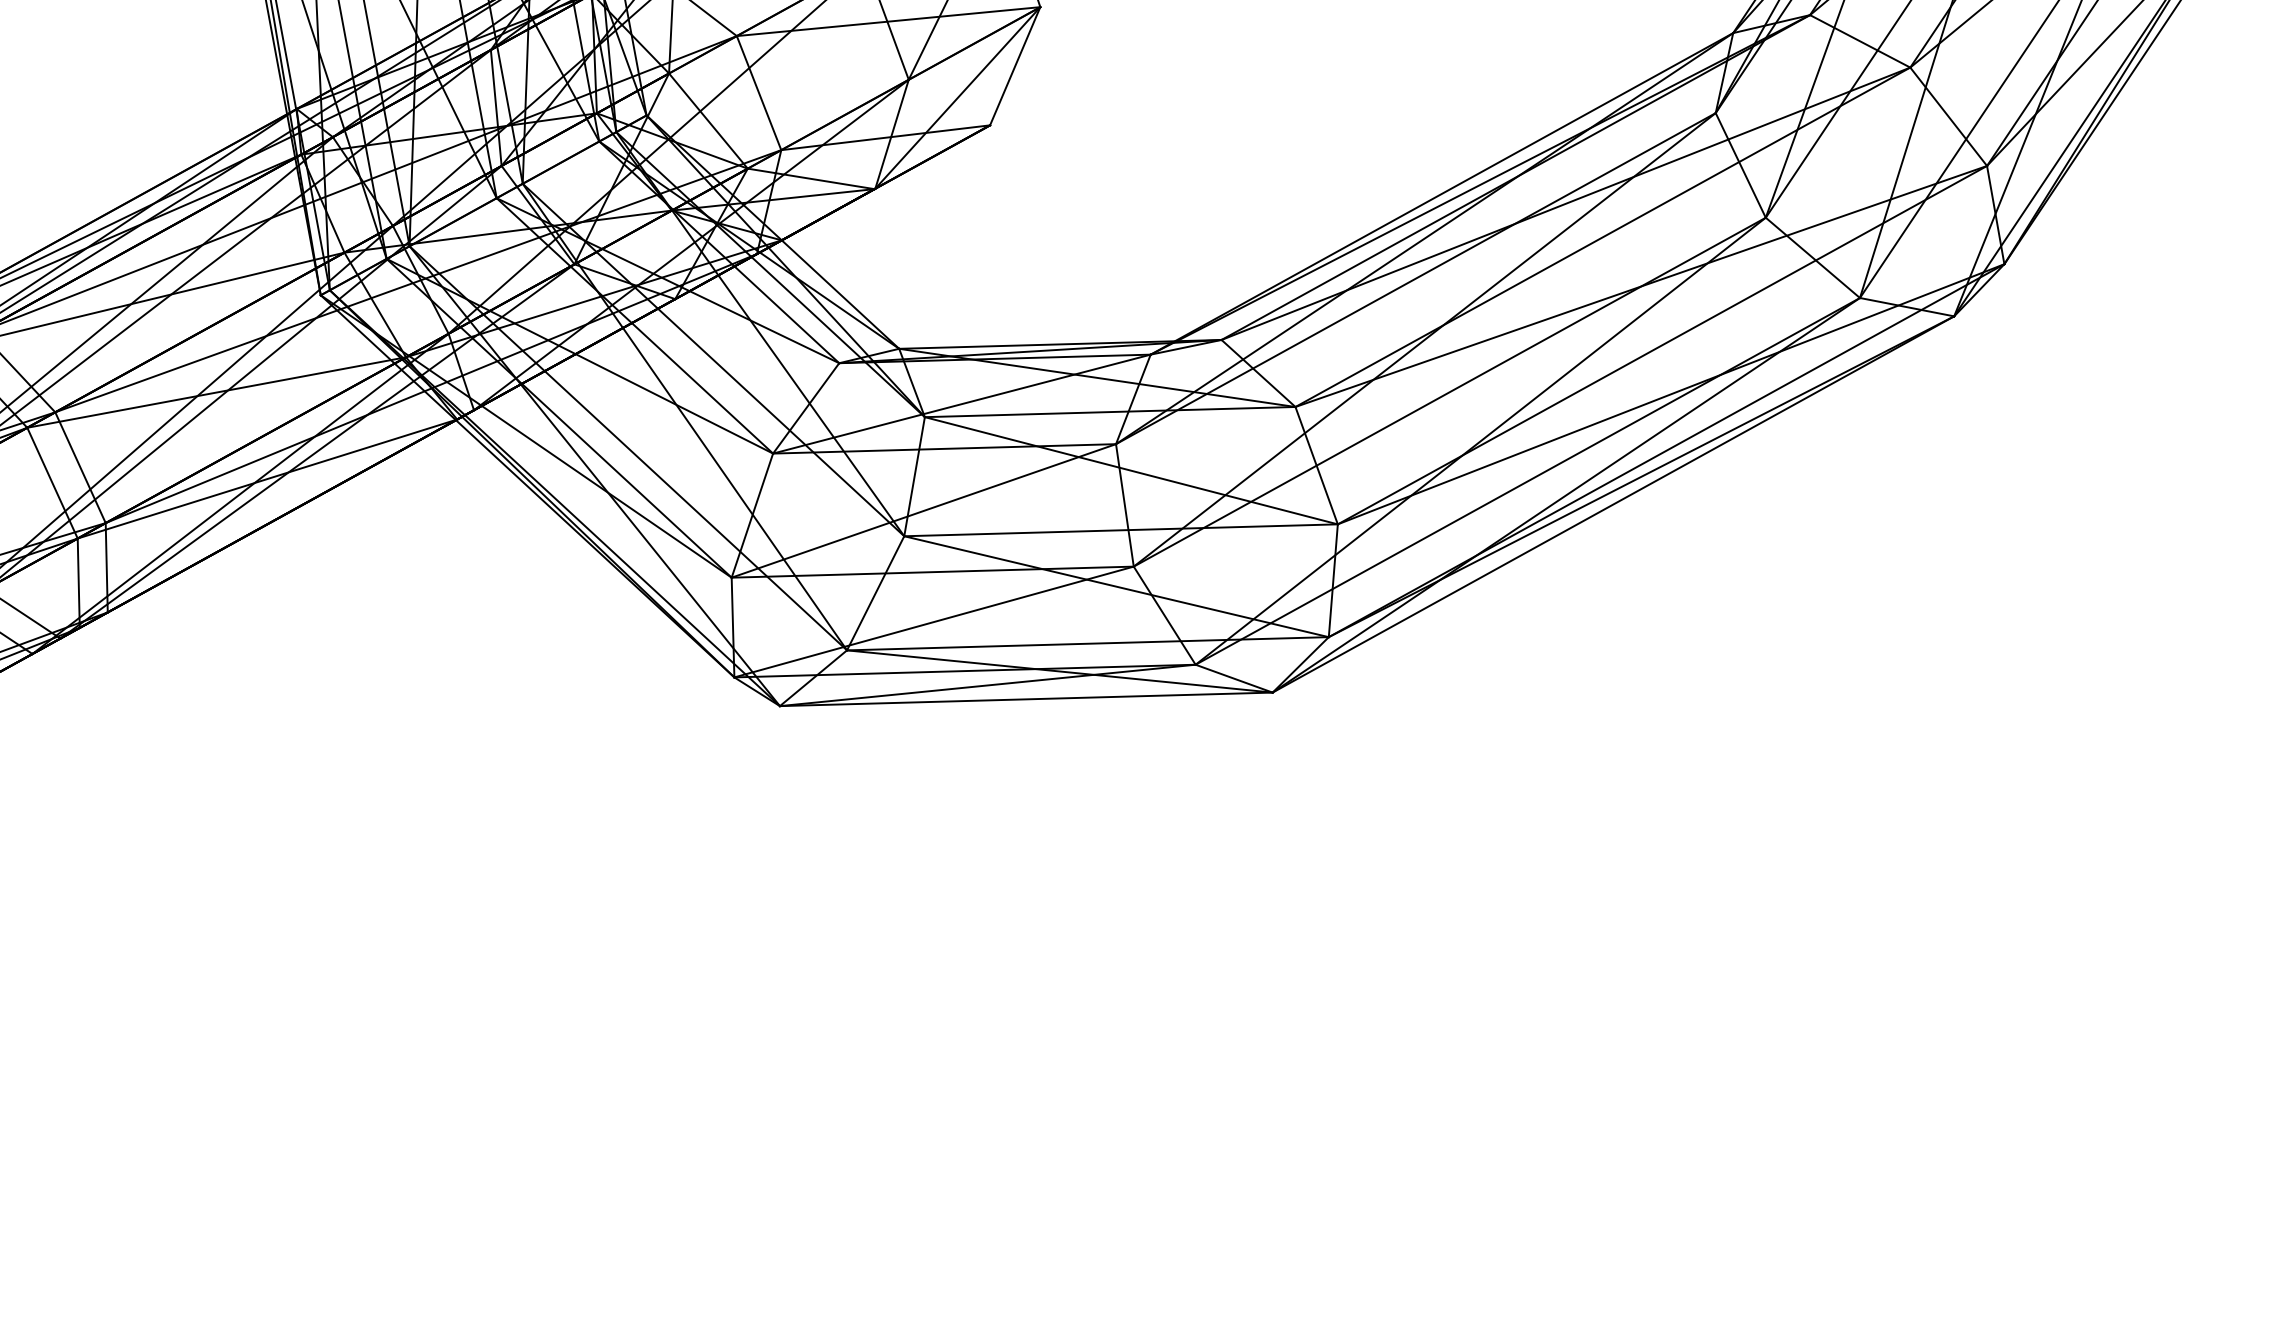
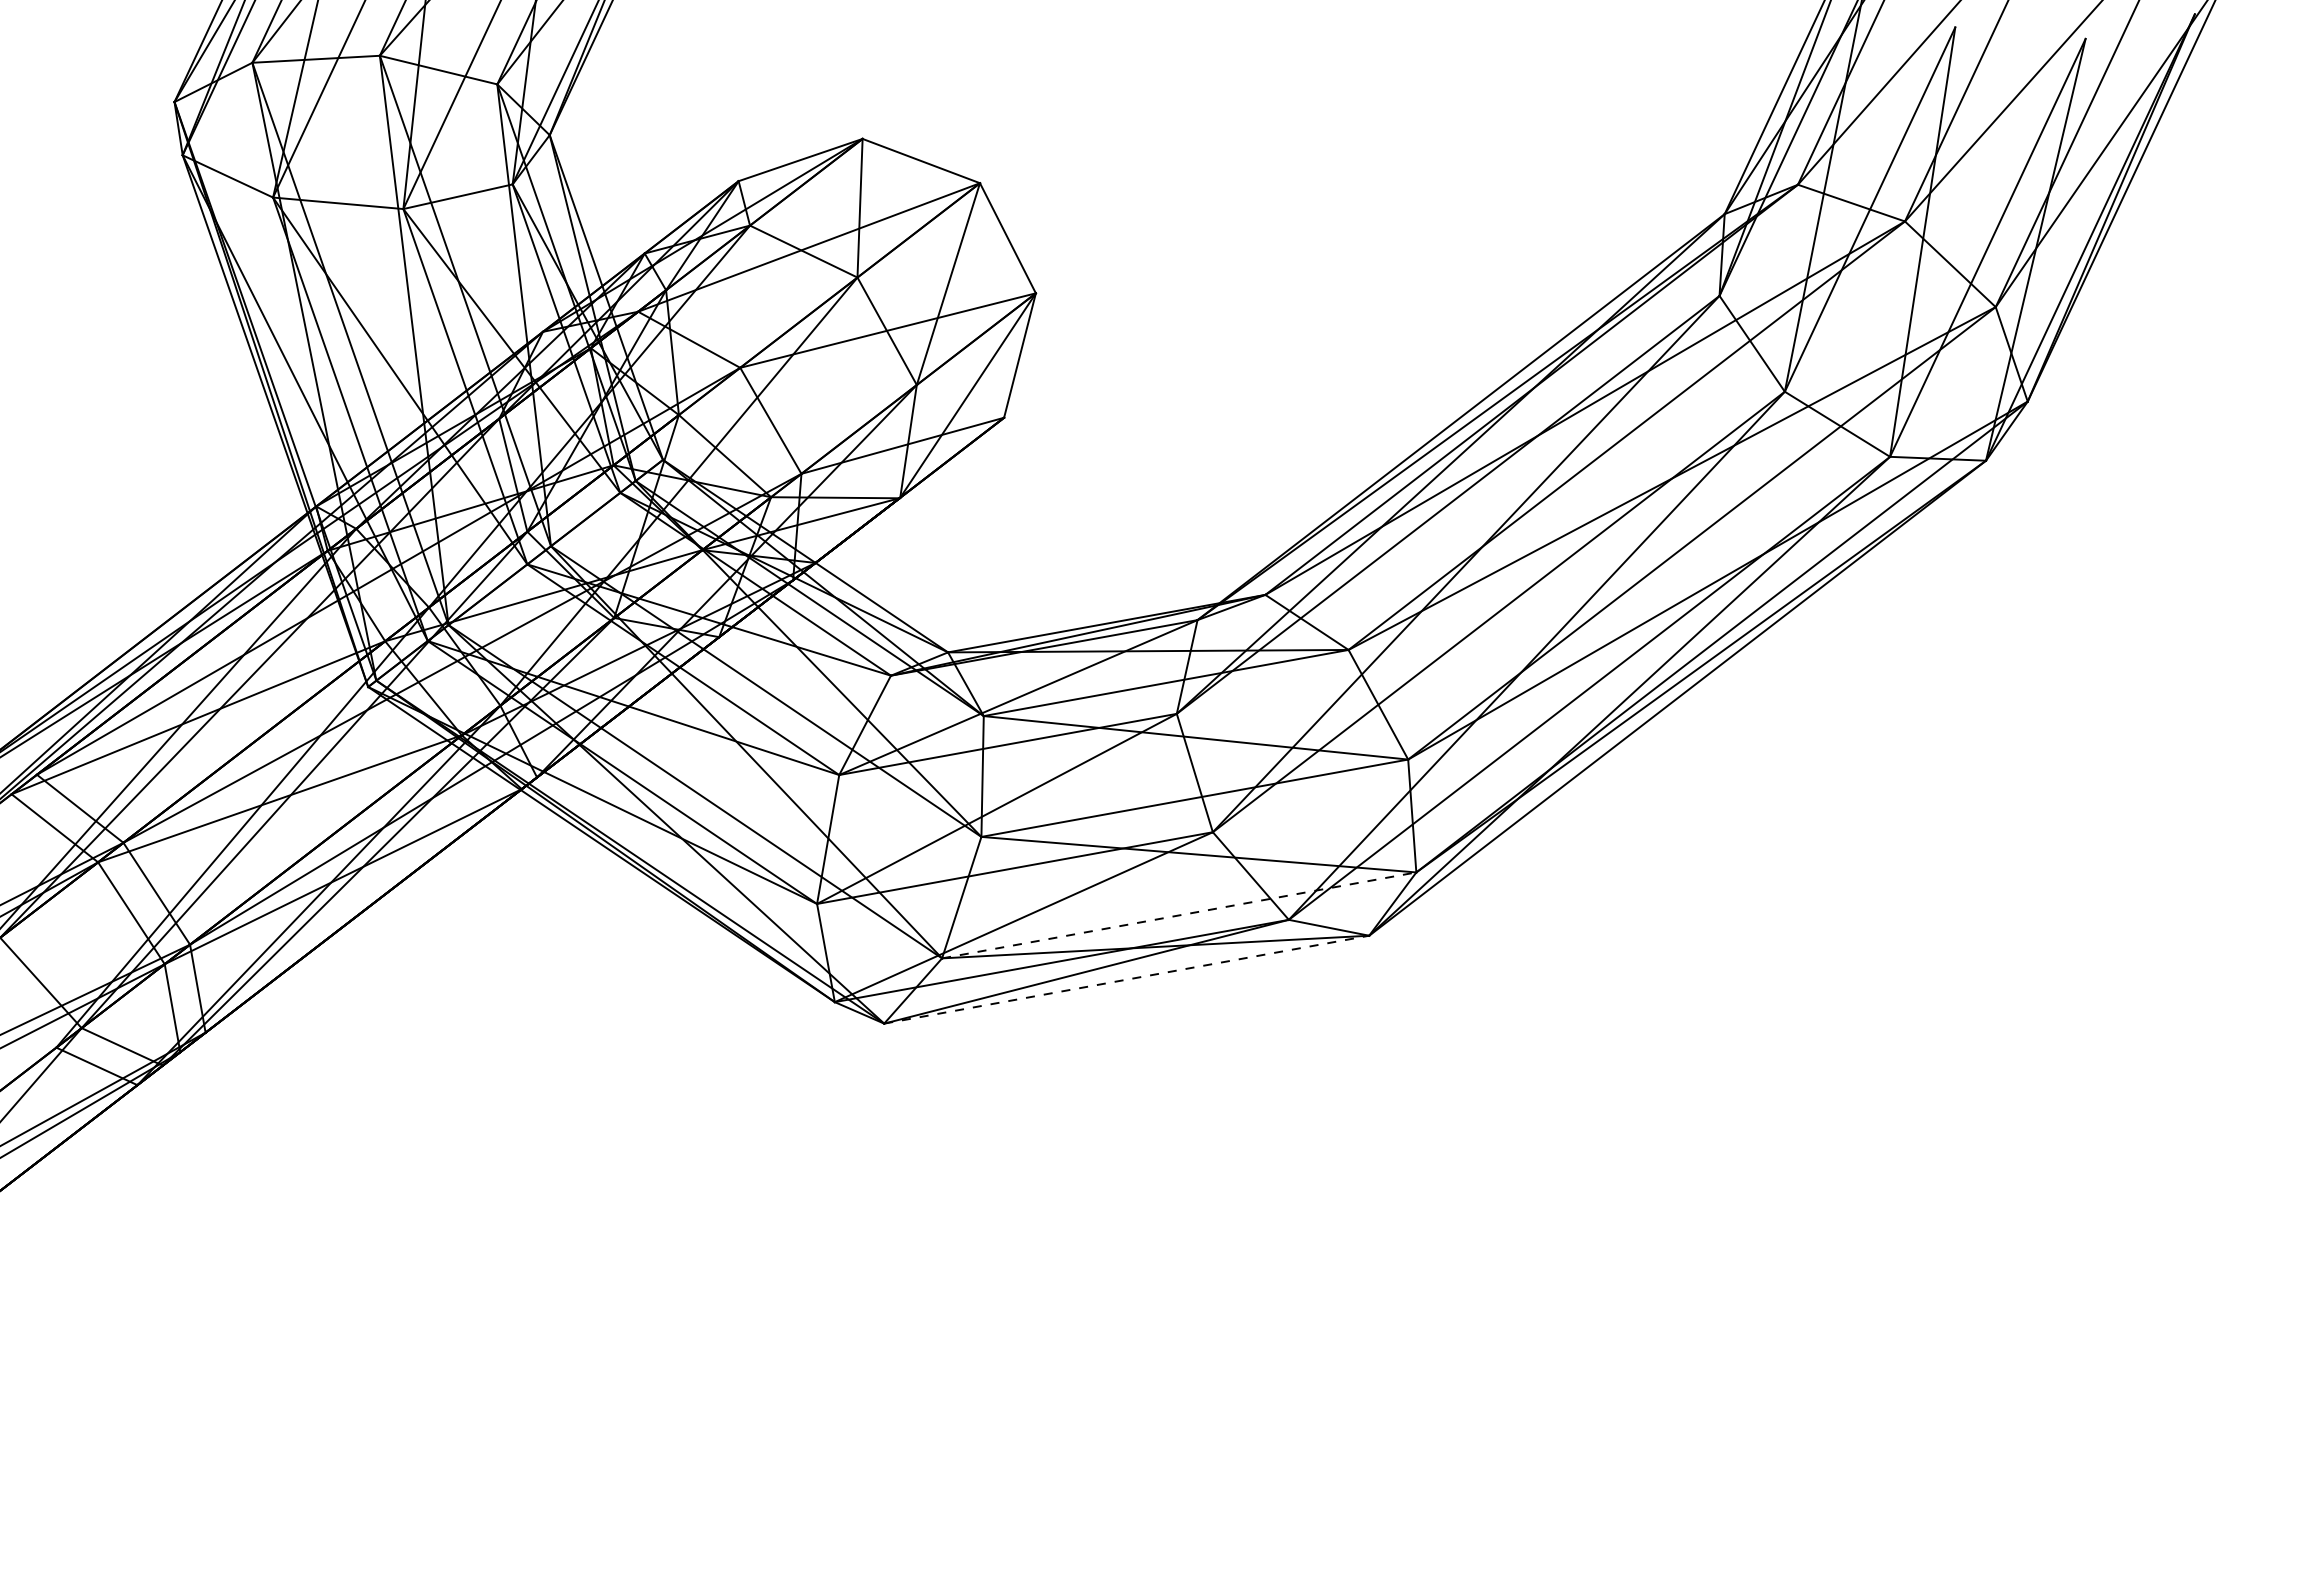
line: (1088, 643) -> (1179, 915), solid -> dashed
line: (1027, 699) -> (1127, 979), solid -> dashed

